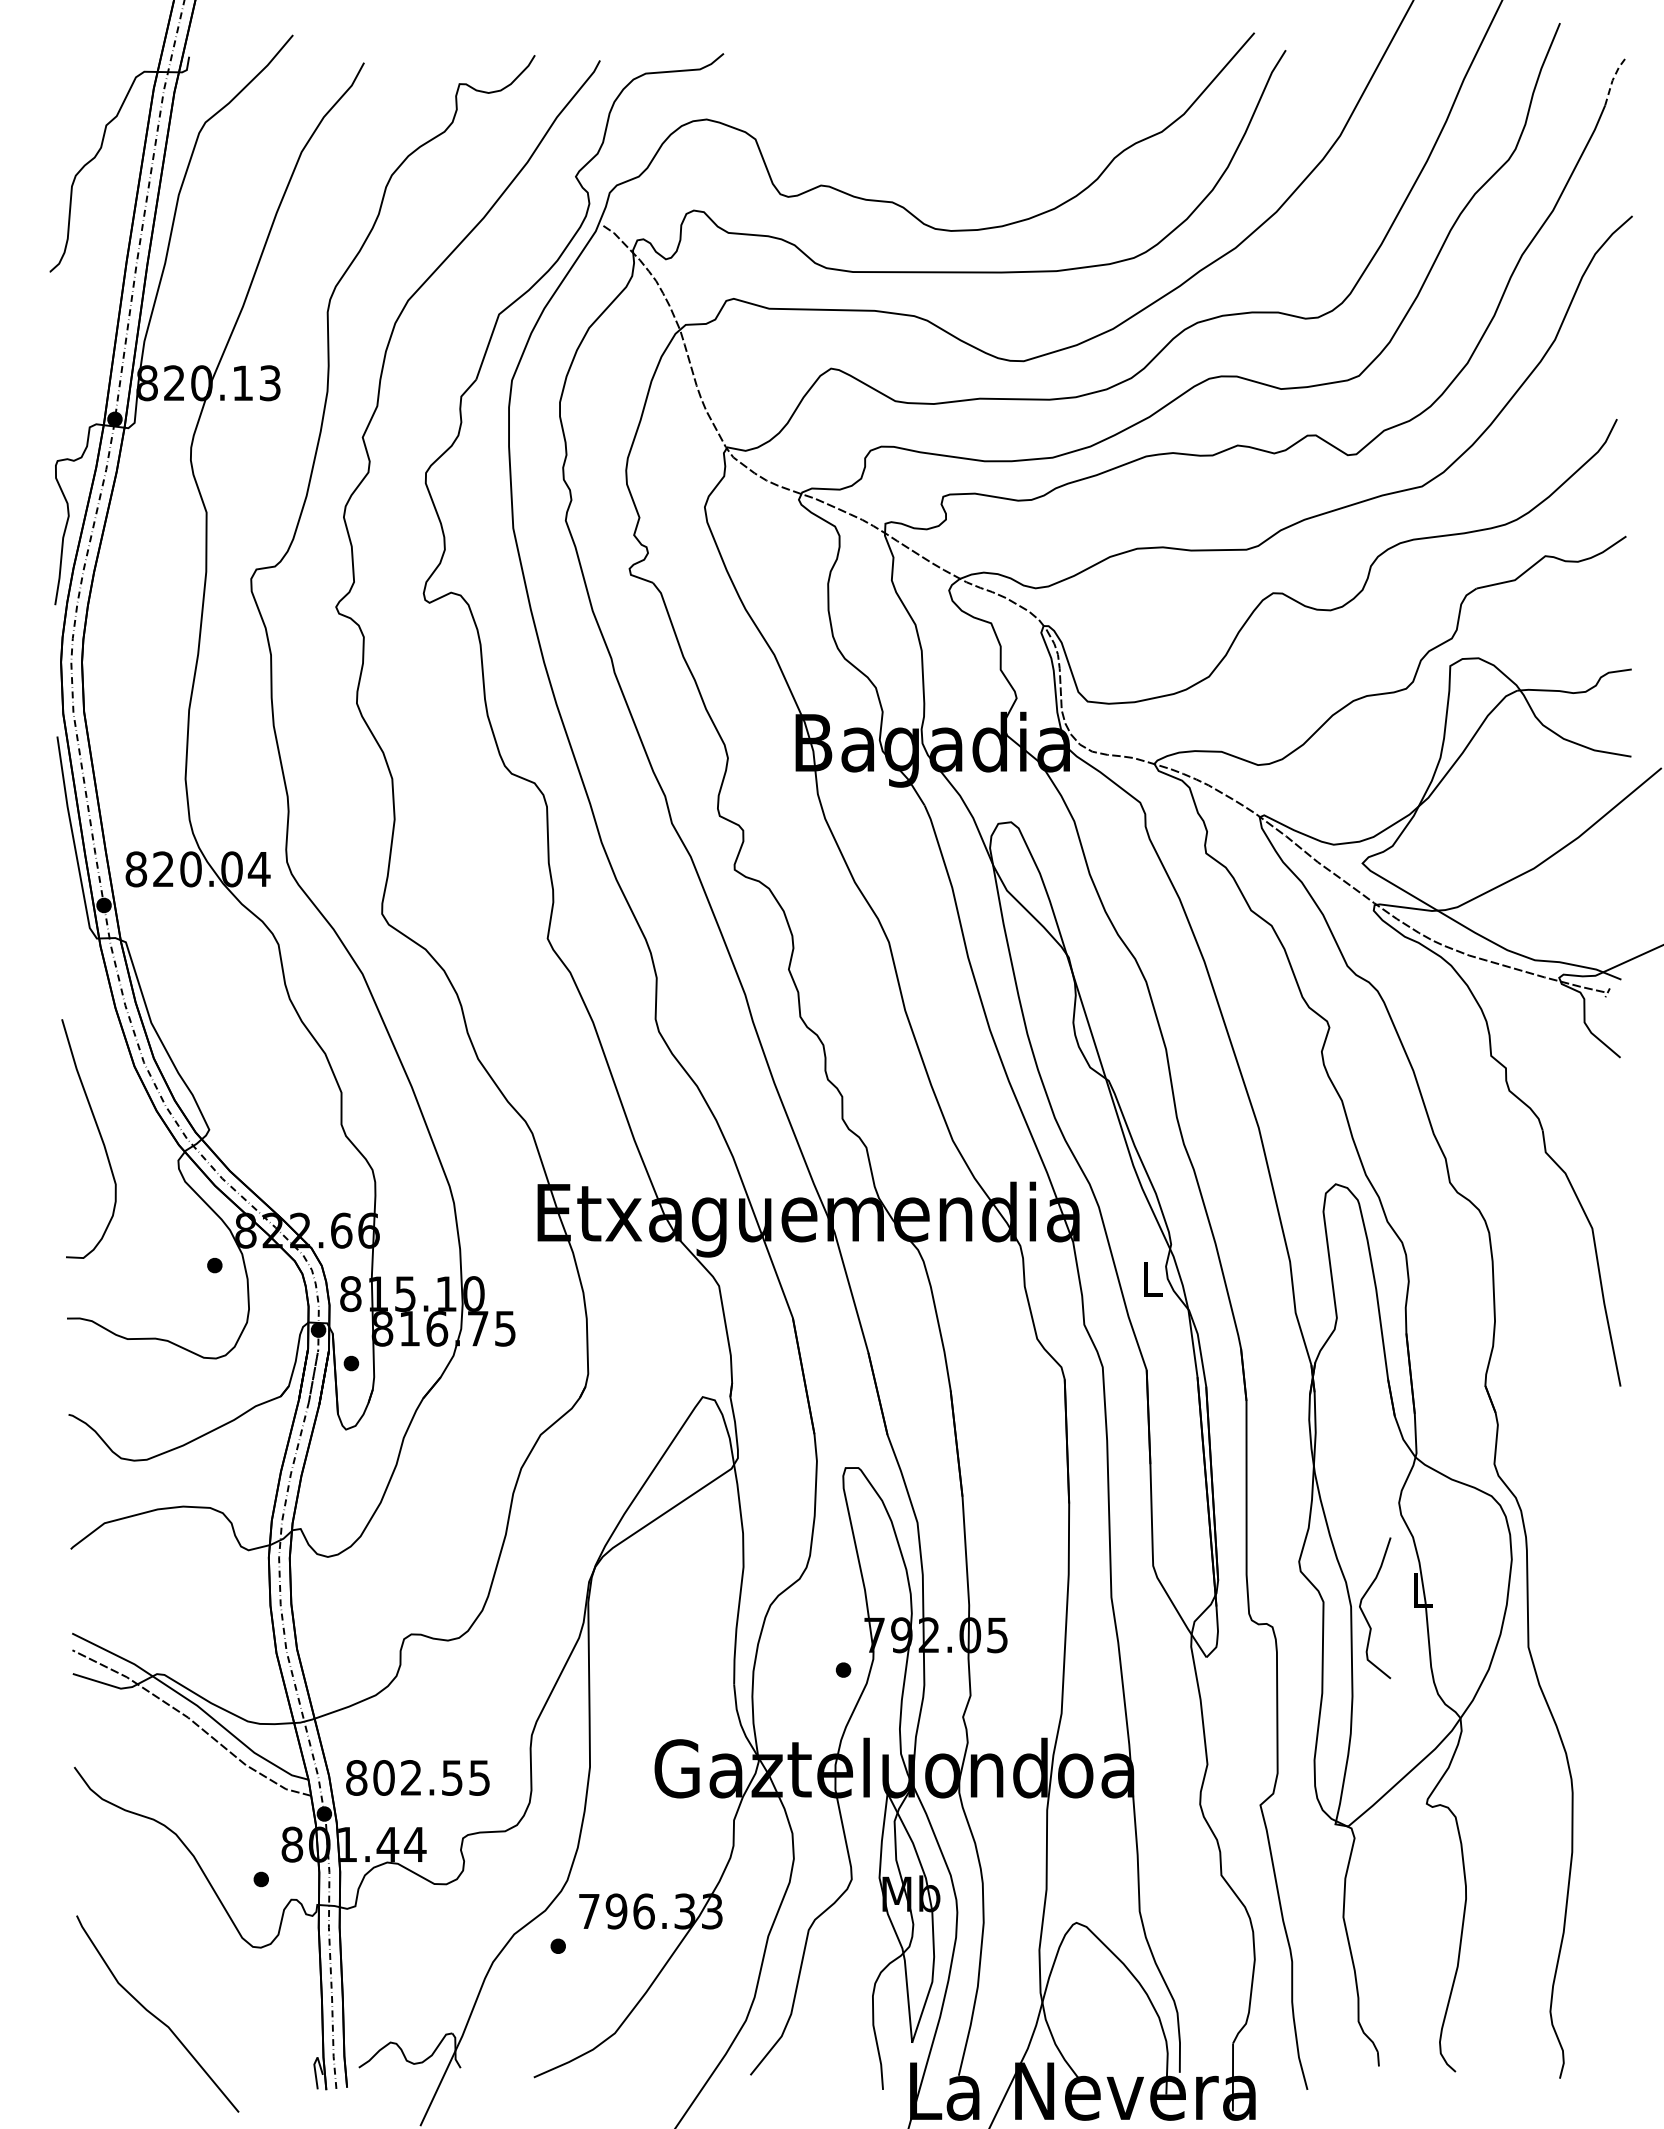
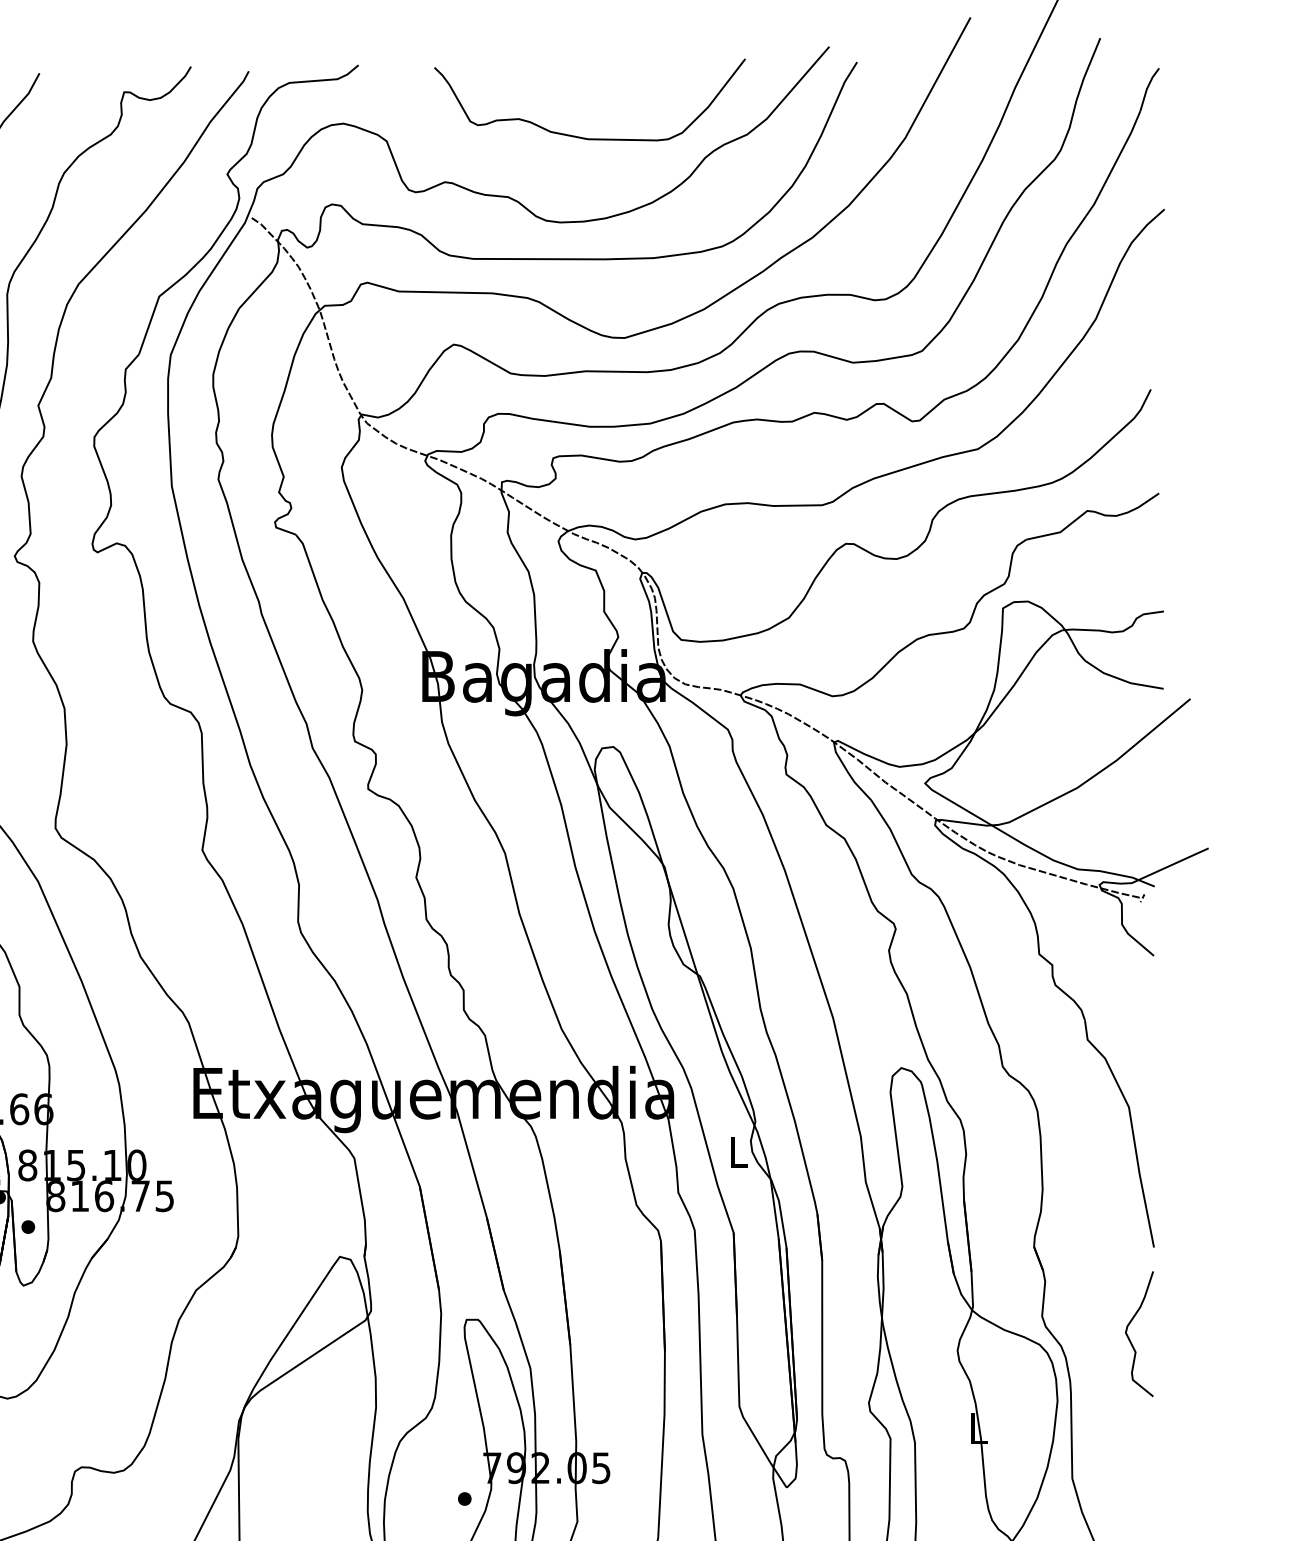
line: (1613, 79) -> (1147, 88), dashed -> solid
curve: (975, 134) -> (581, 136), added
curve: (1364, 1613) -> (1130, 1338), moved

